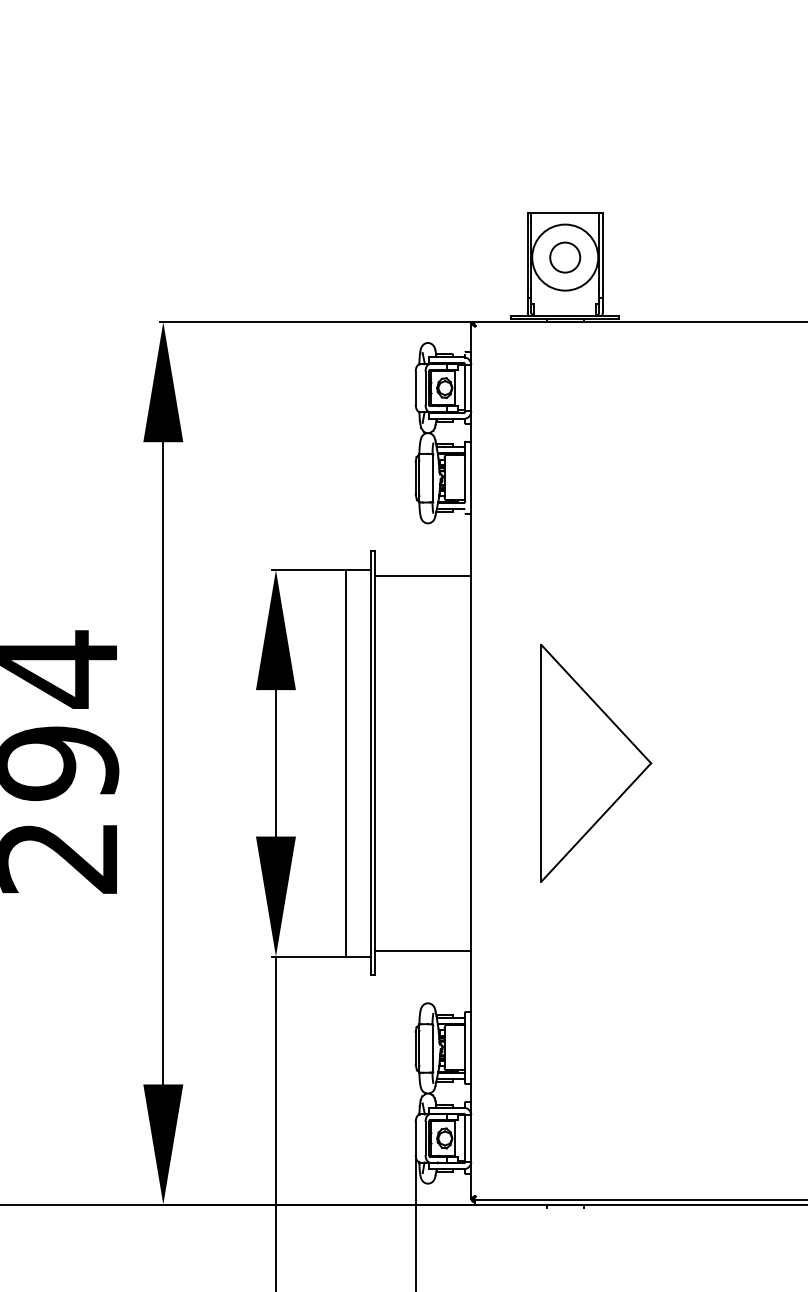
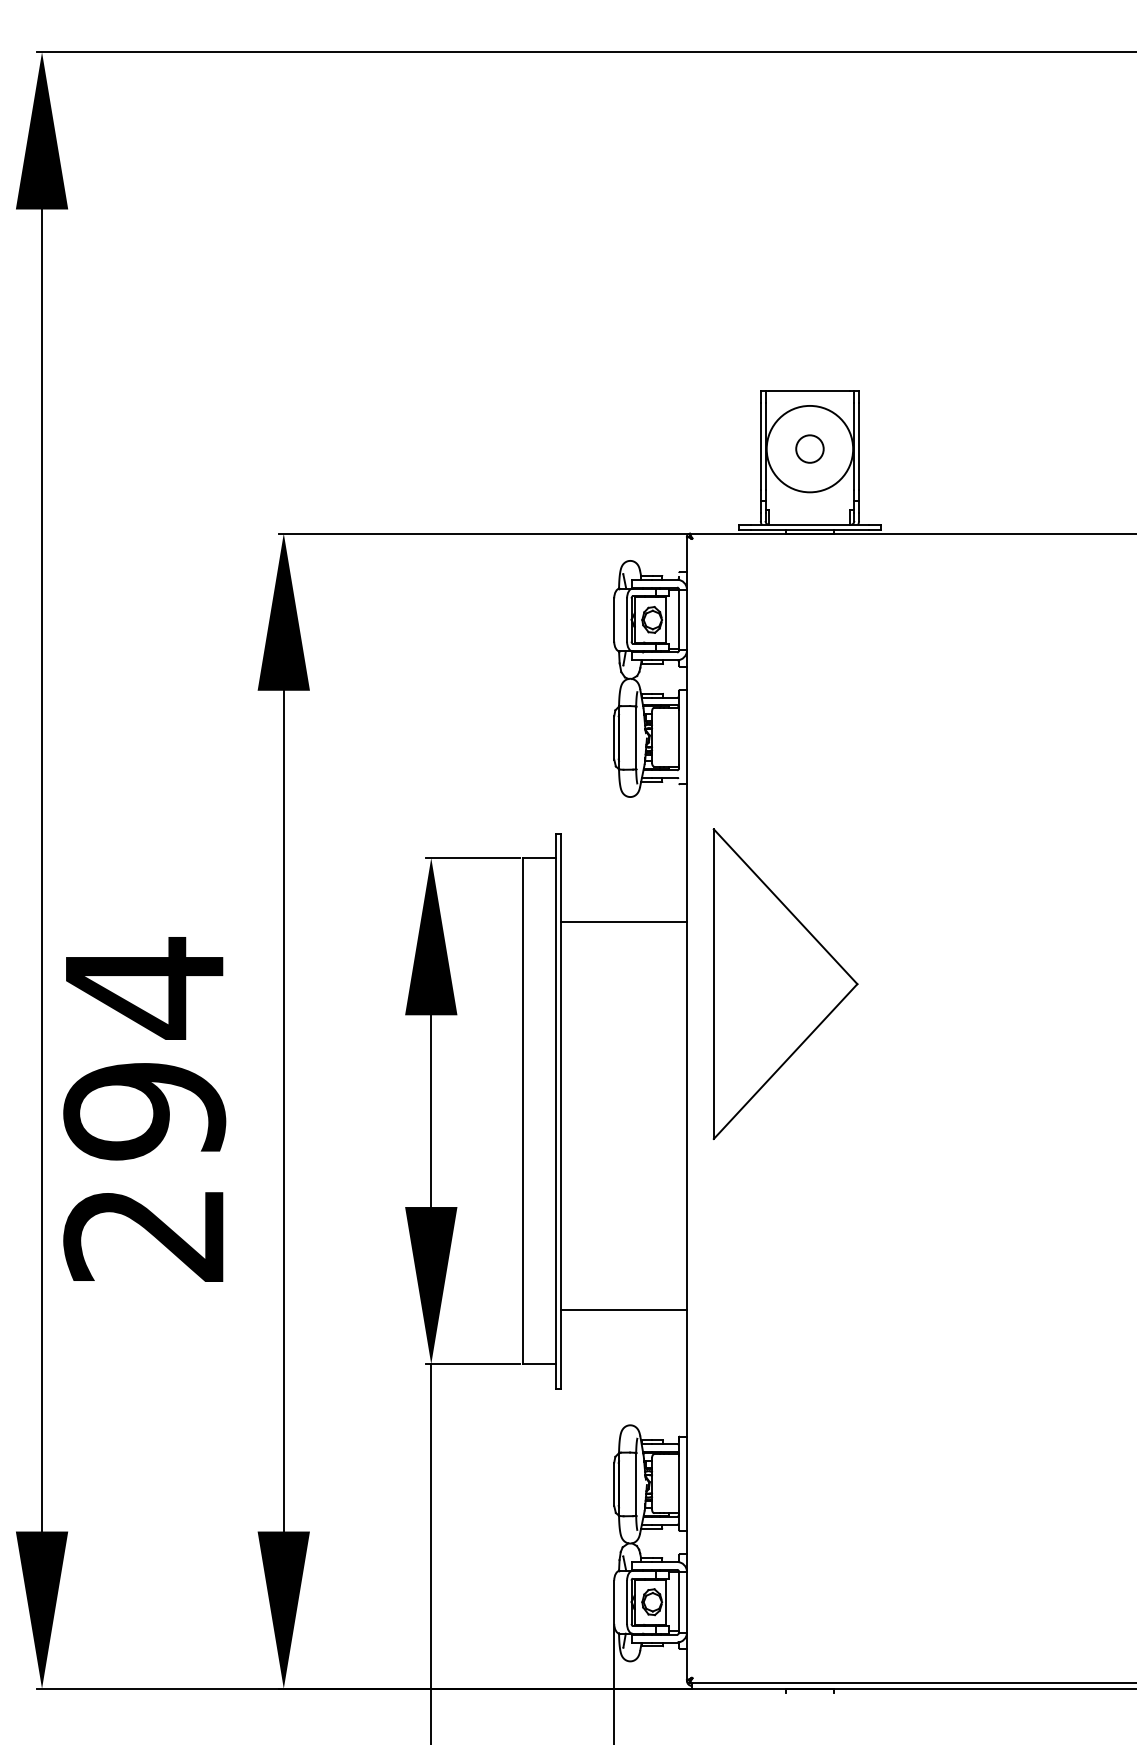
circle: (564, 257) -> (809, 448), size x0.7
line: (422, 575) -> (623, 921), moved
part: (596, 762) -> (785, 983), moved
line: (422, 950) -> (623, 1309), moved

